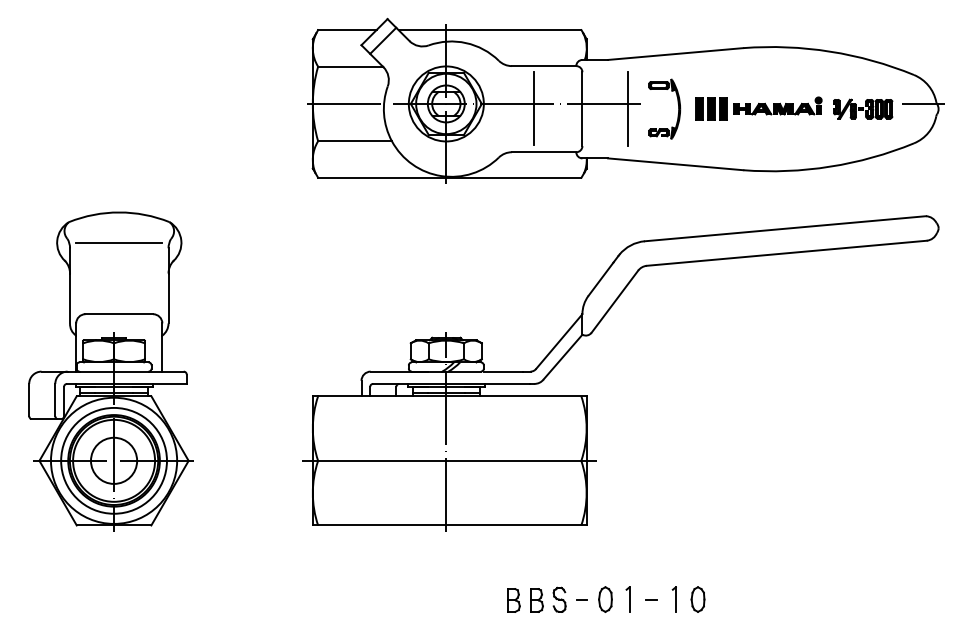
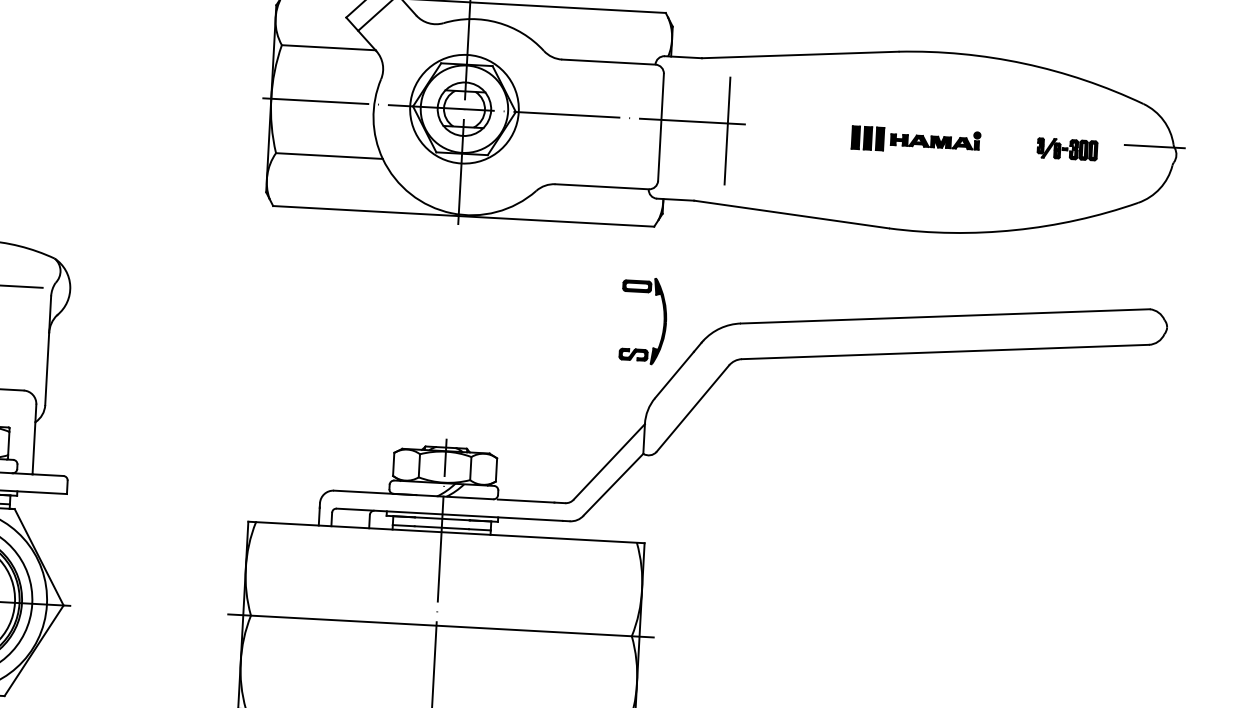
part: (677, 103) -> (662, 313), moved
line: (533, 108) -> (590, 122), removed
part: (758, 108) -> (915, 140), size x0.7
part: (863, 108) -> (1067, 148), size x0.7

